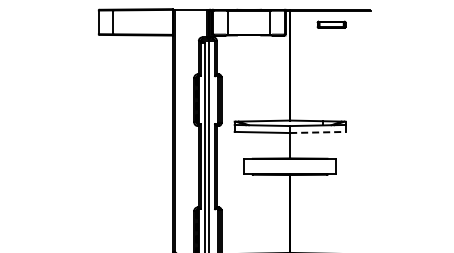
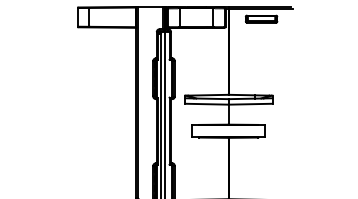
part: (331, 24) -> (261, 19), size x1.43
line: (317, 132) -> (250, 104), dashed -> solid

